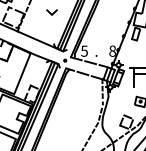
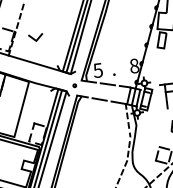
line: (50, 12) -> (34, 38), moved

